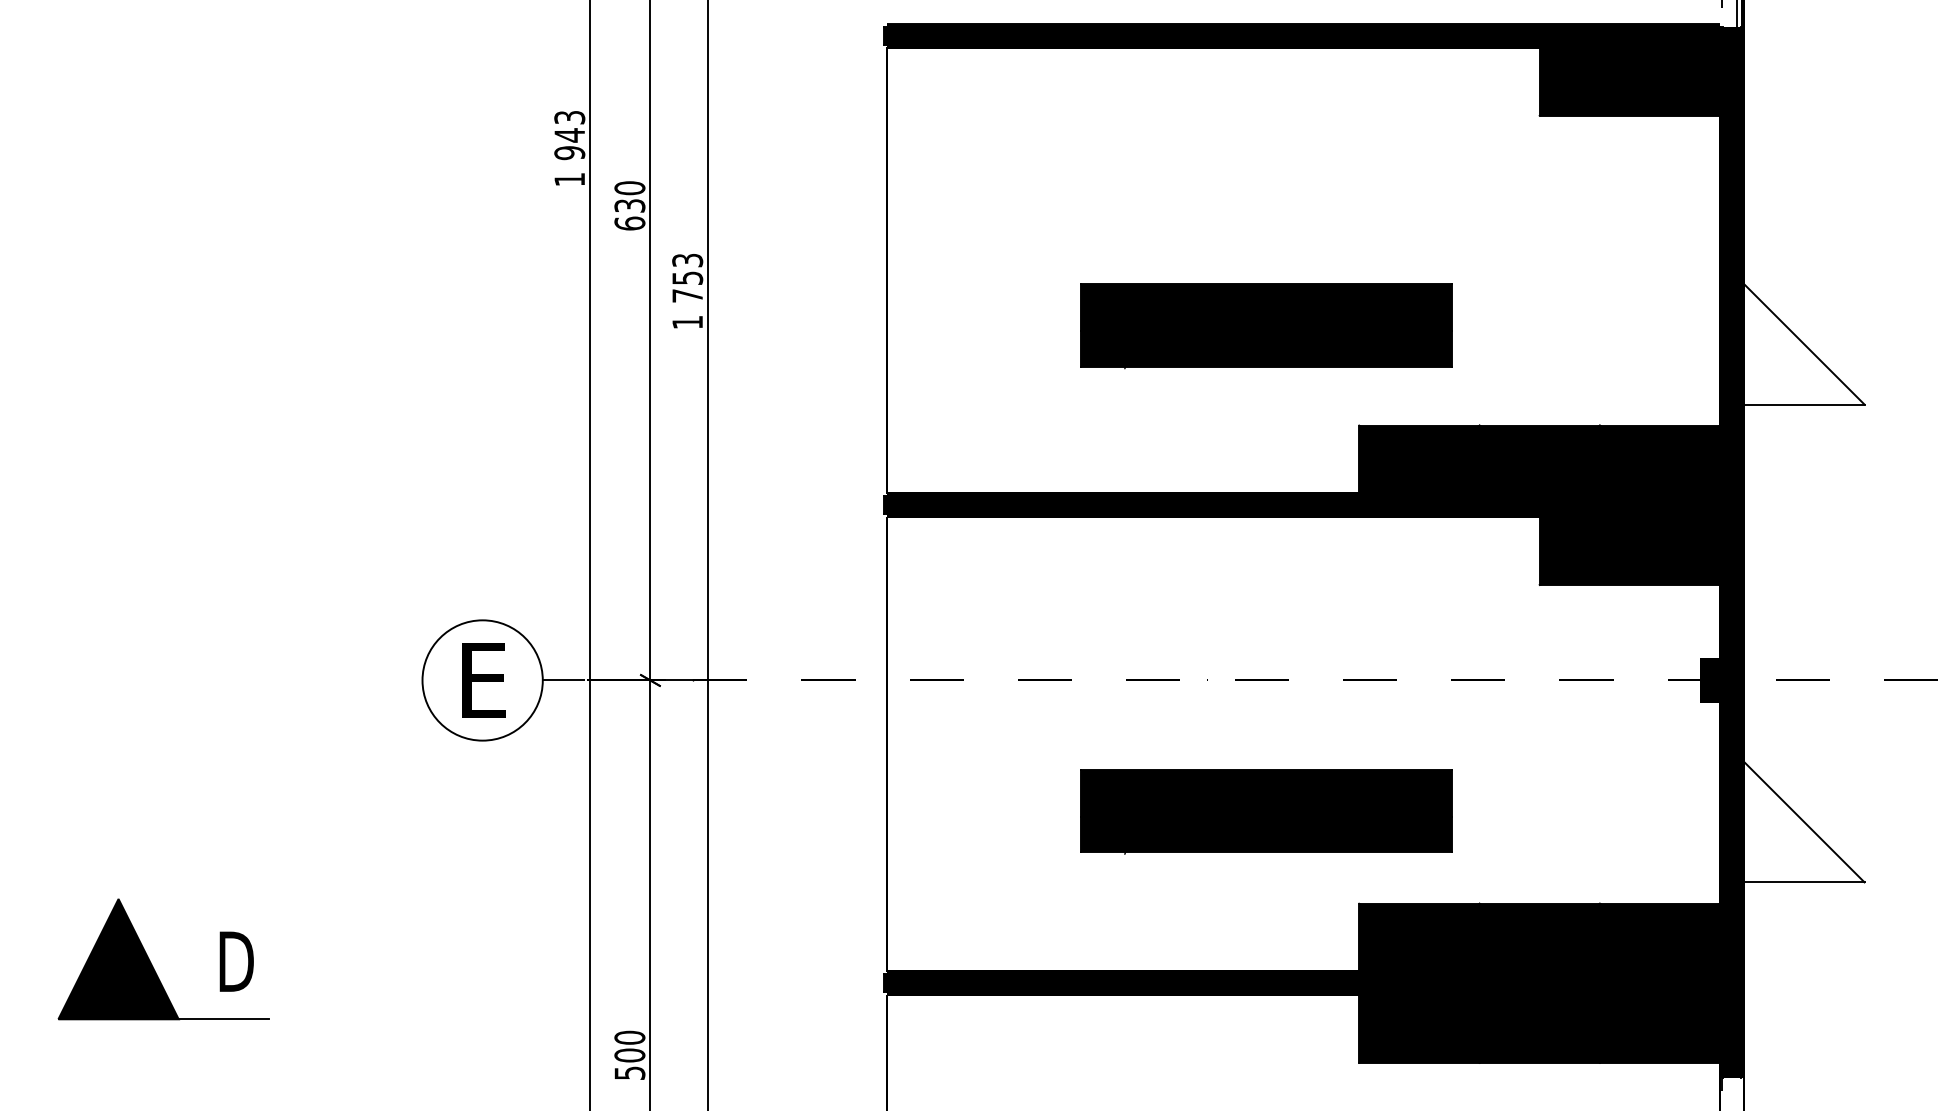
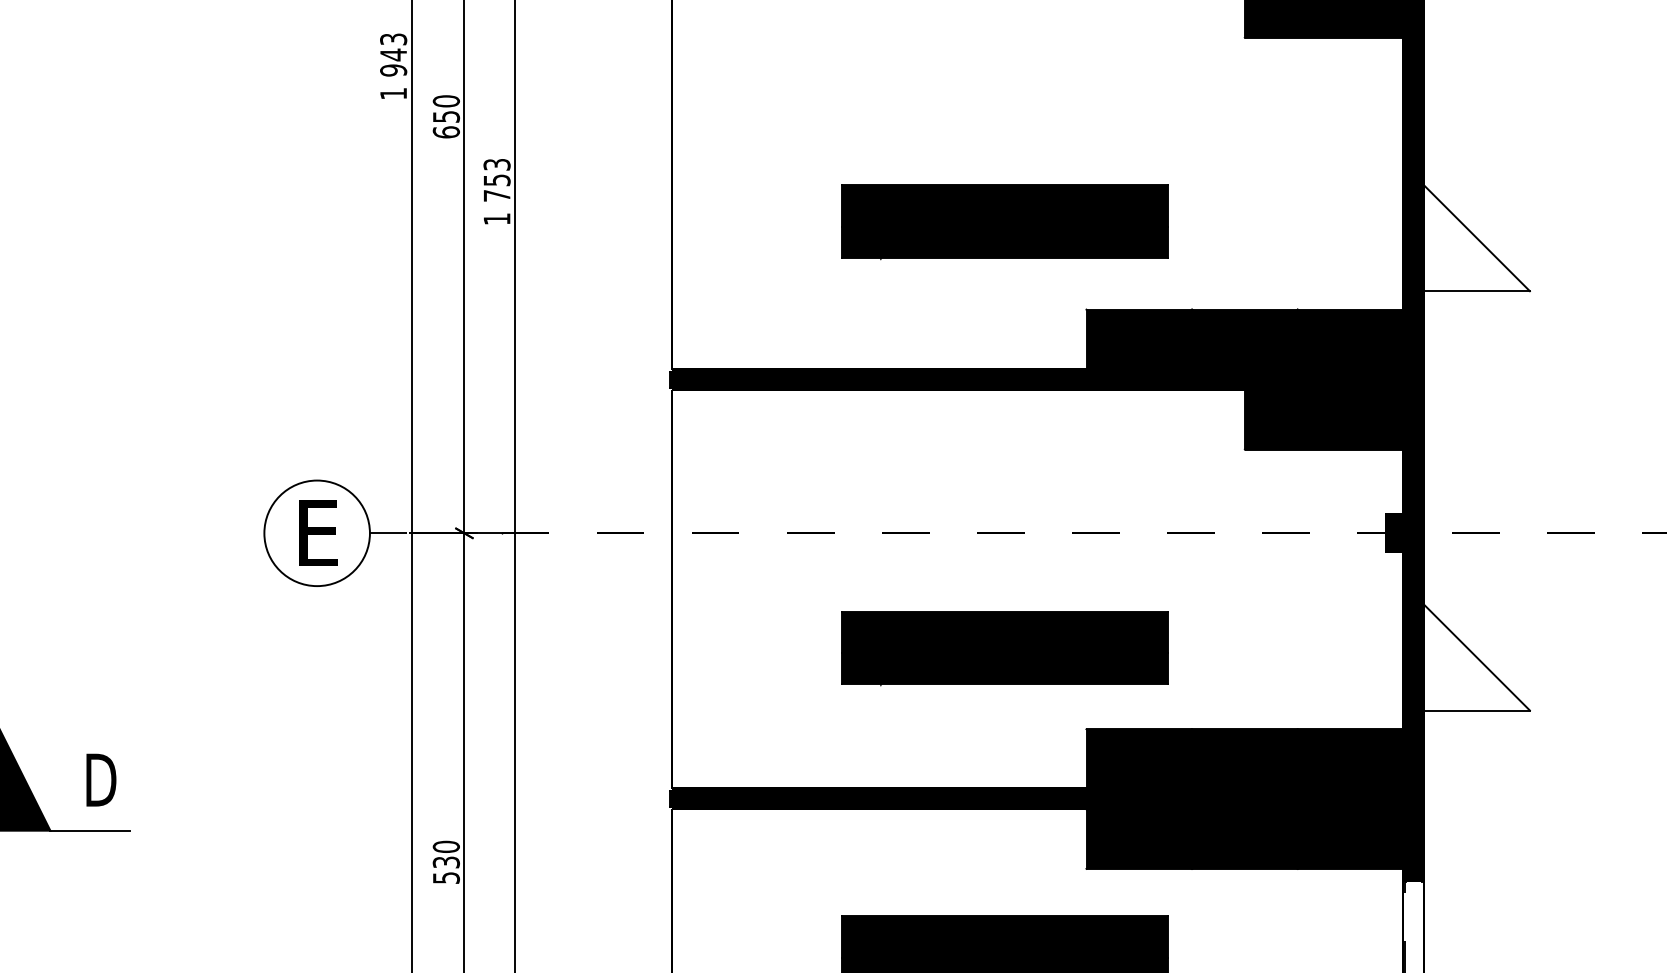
text: (629, 205) -> (446, 116), 630 -> 650
text: (629, 1055) -> (446, 862), 500 -> 530

